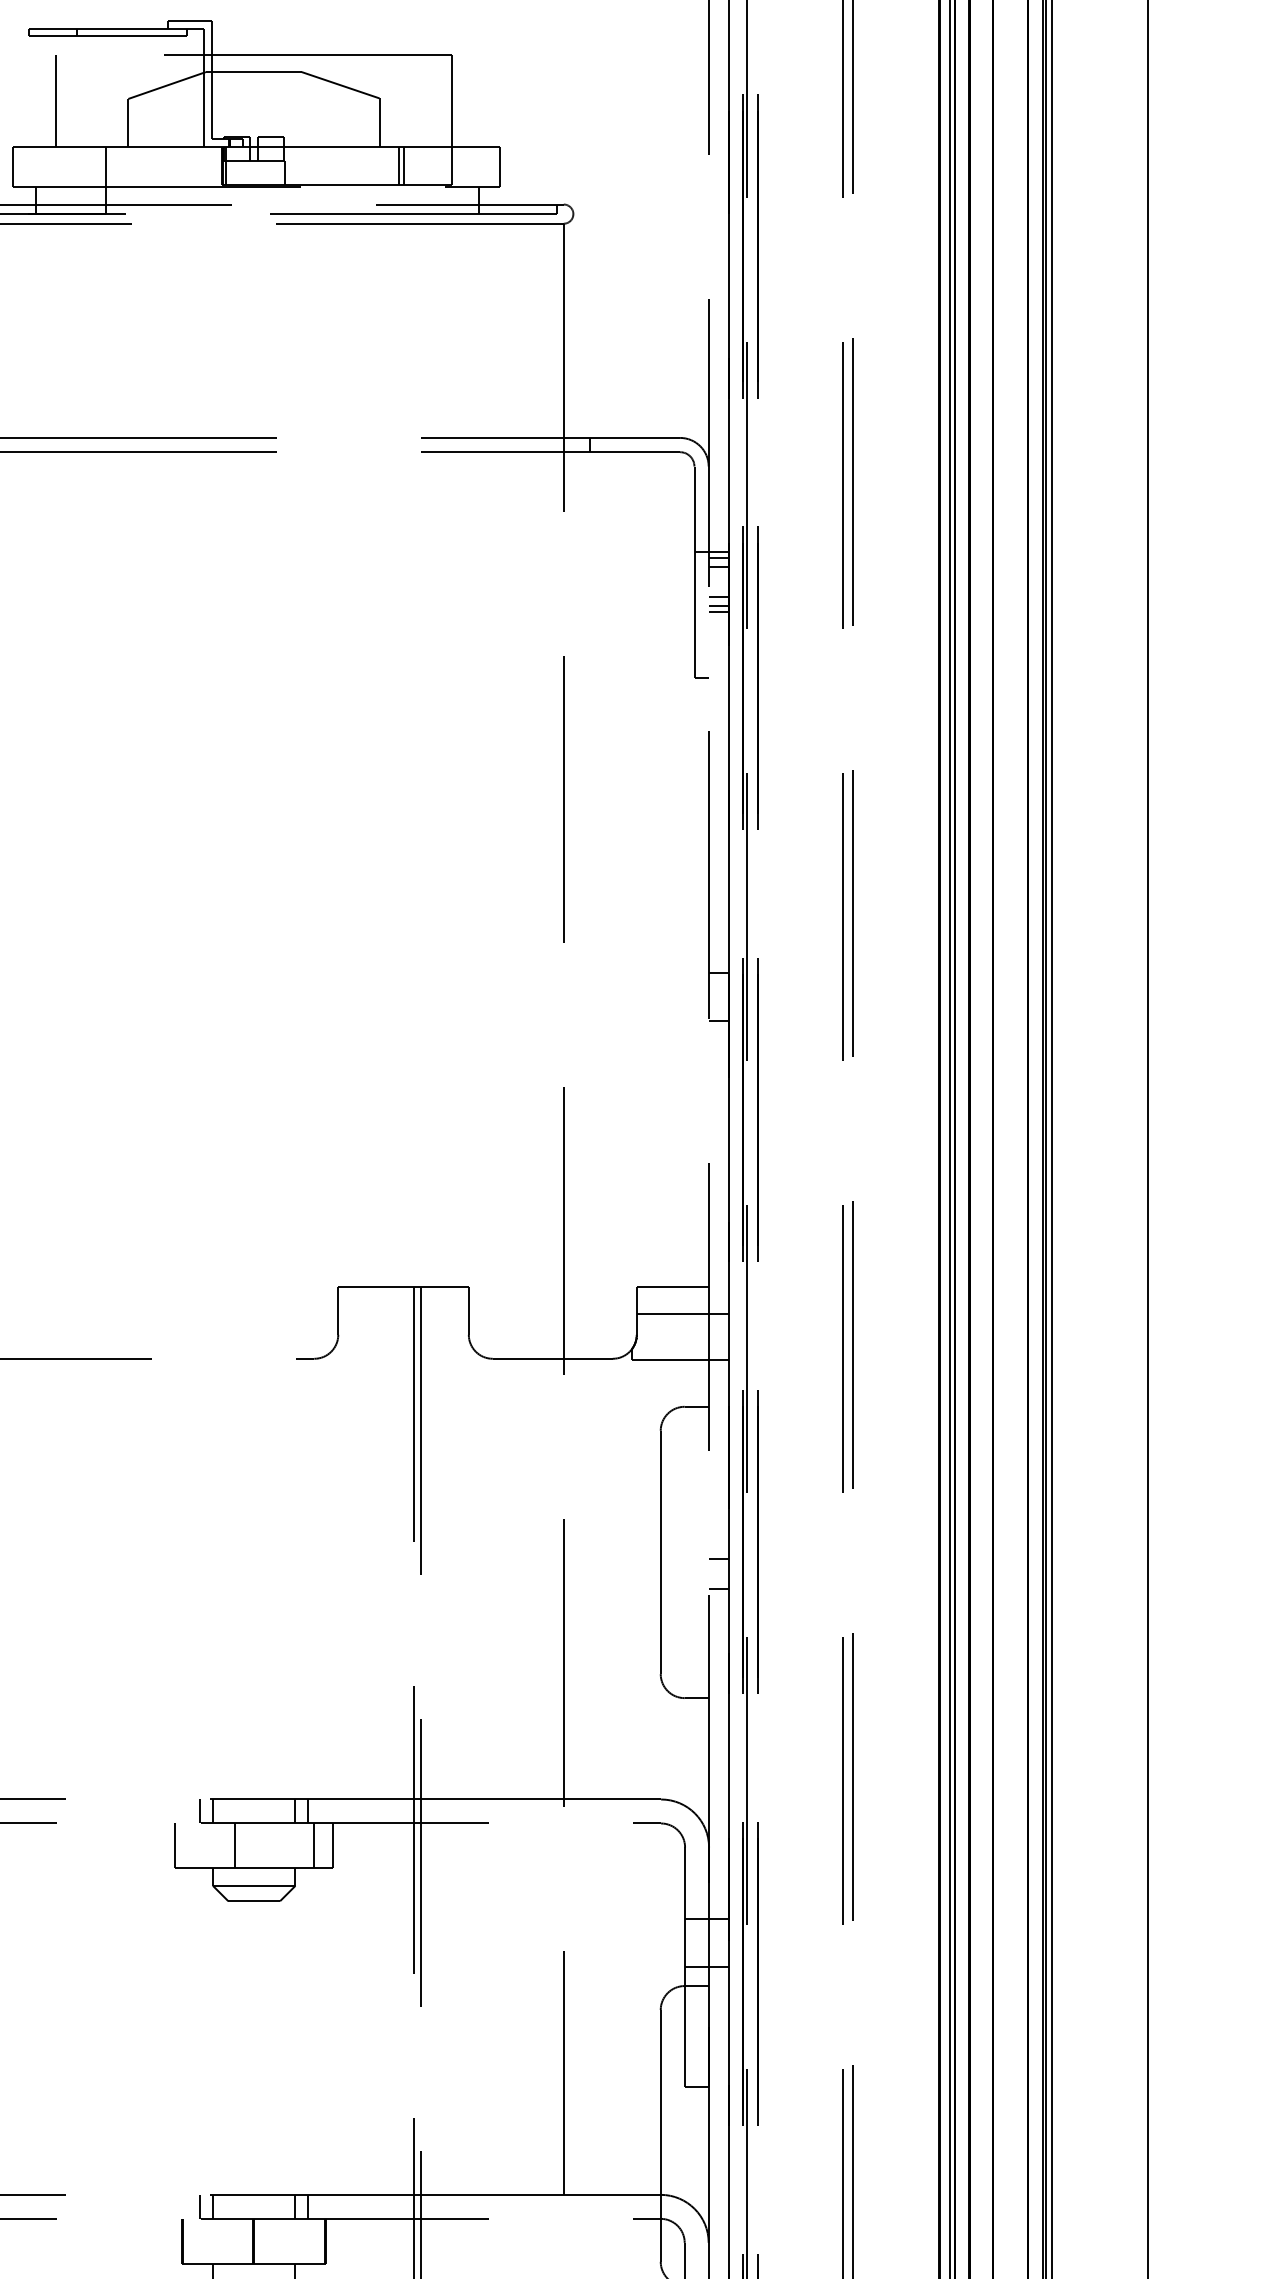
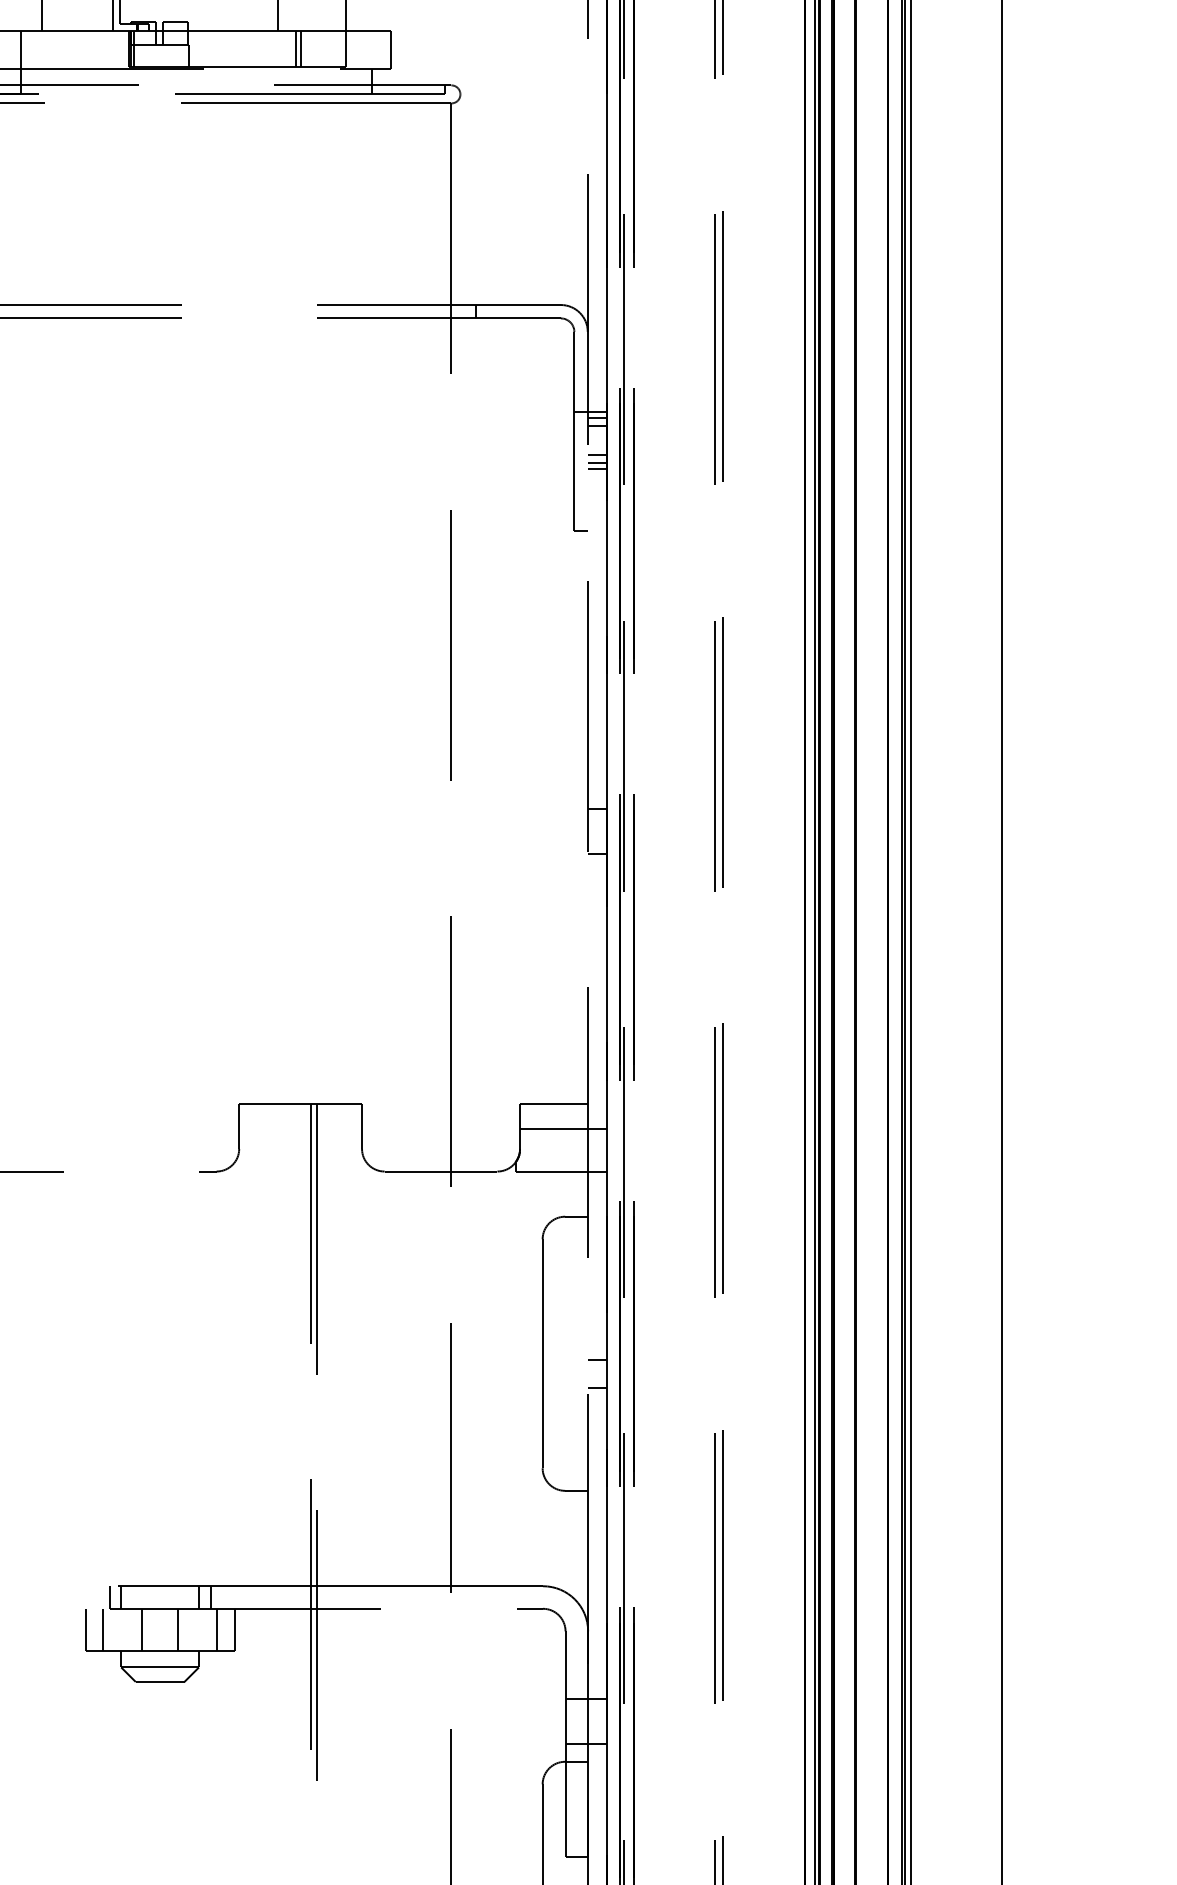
line: (193, 1845) -> (102, 1629), added
line: (273, 1845) -> (178, 1629), added

